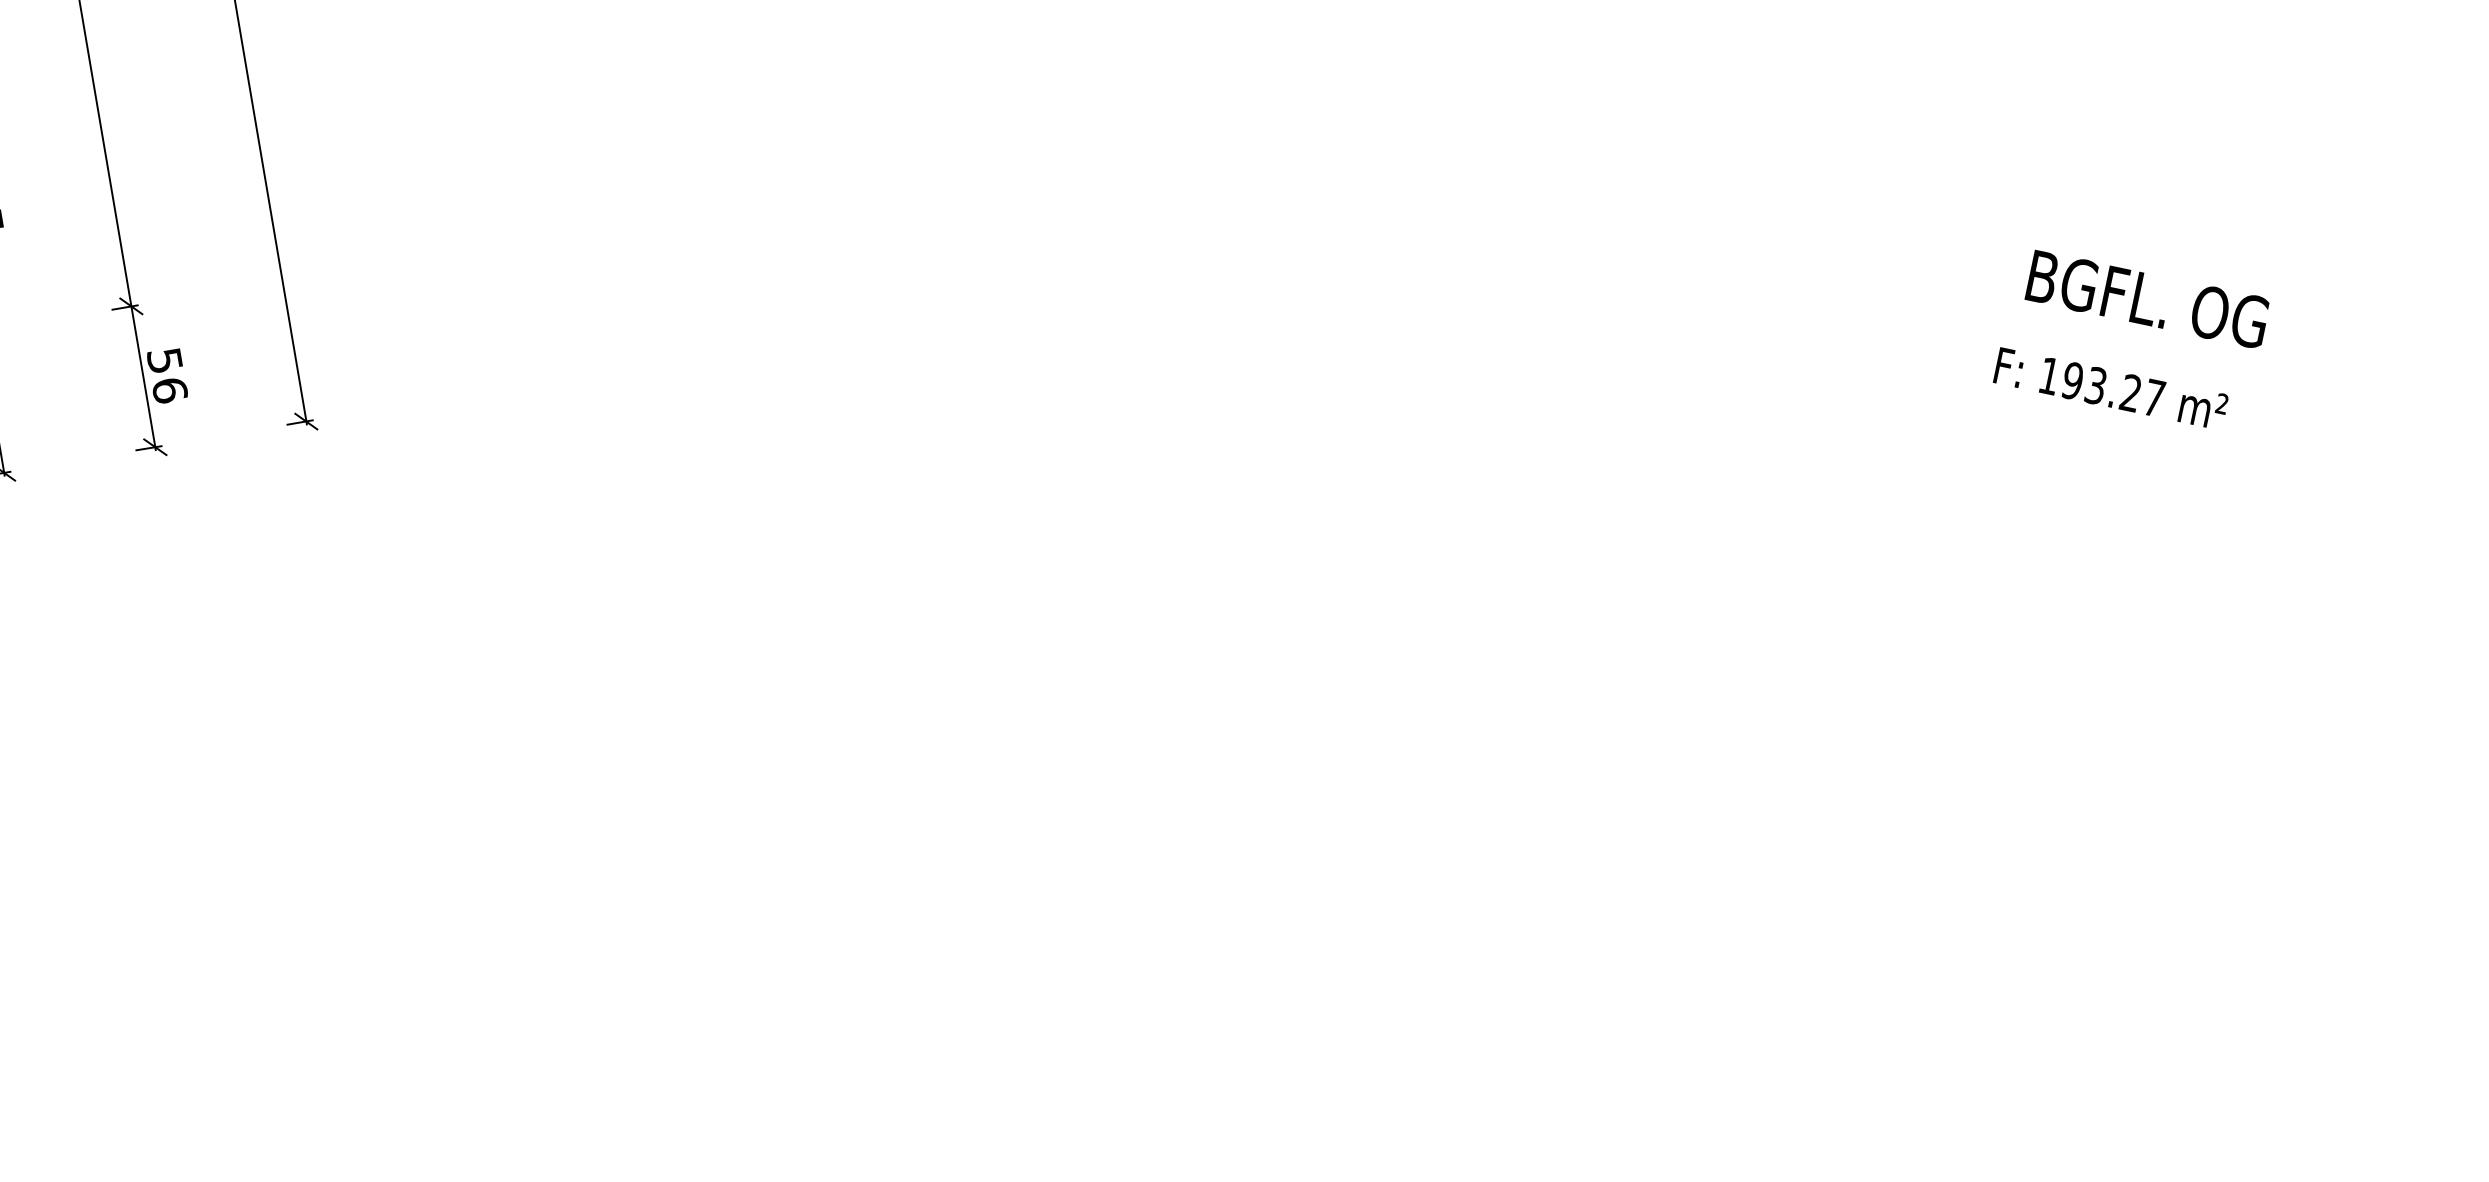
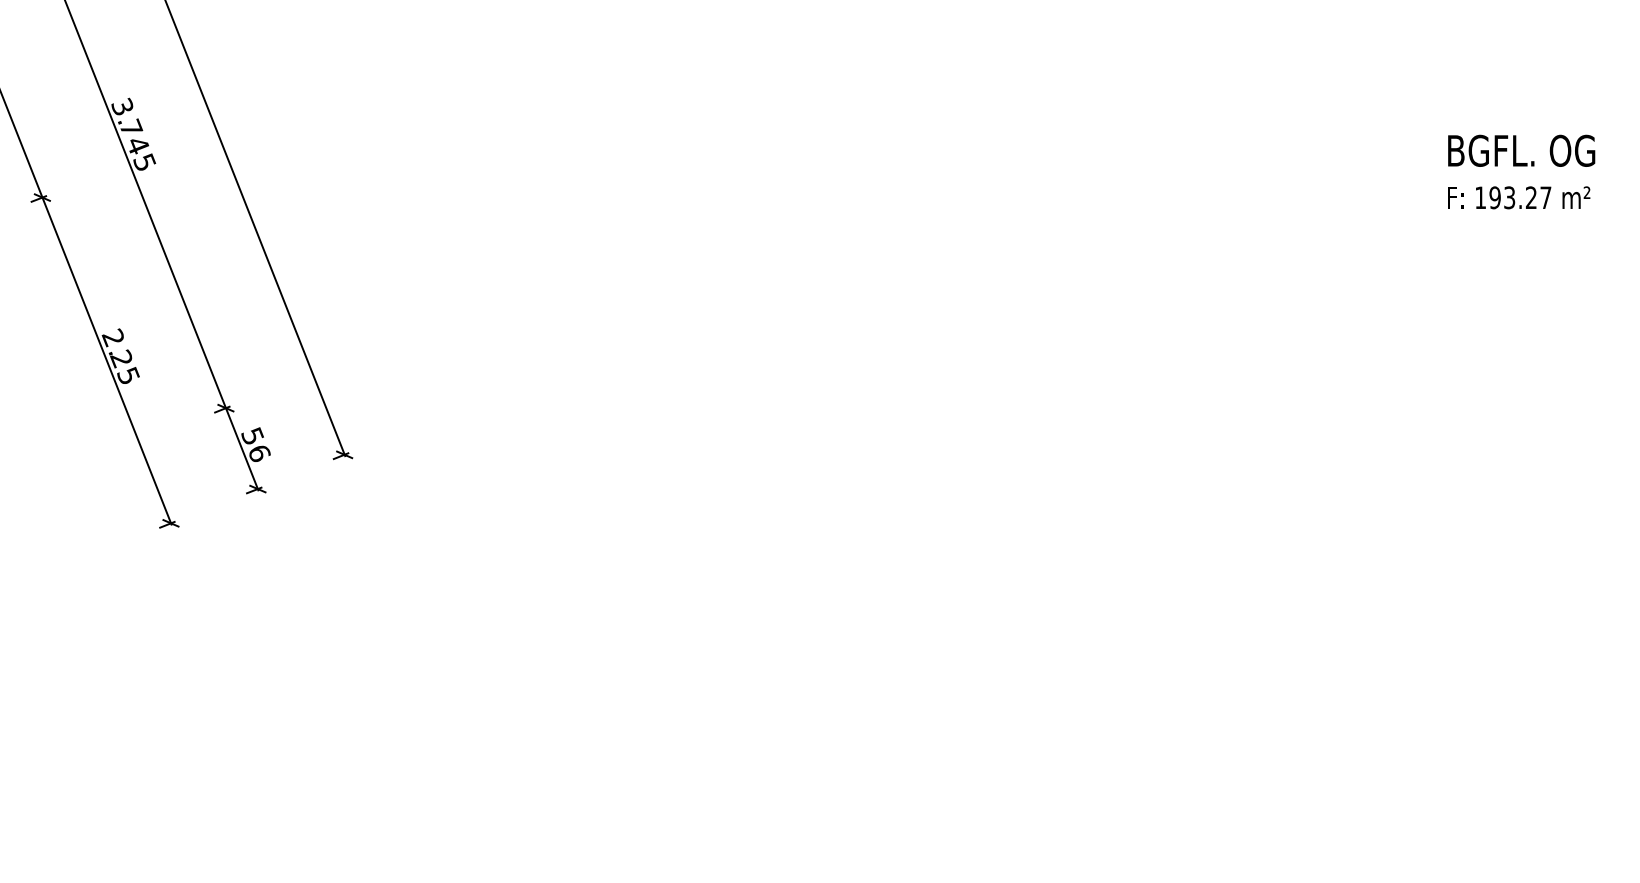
text: (2147, 298) -> (1521, 150), moved
text: (2111, 388) -> (1519, 197), moved

